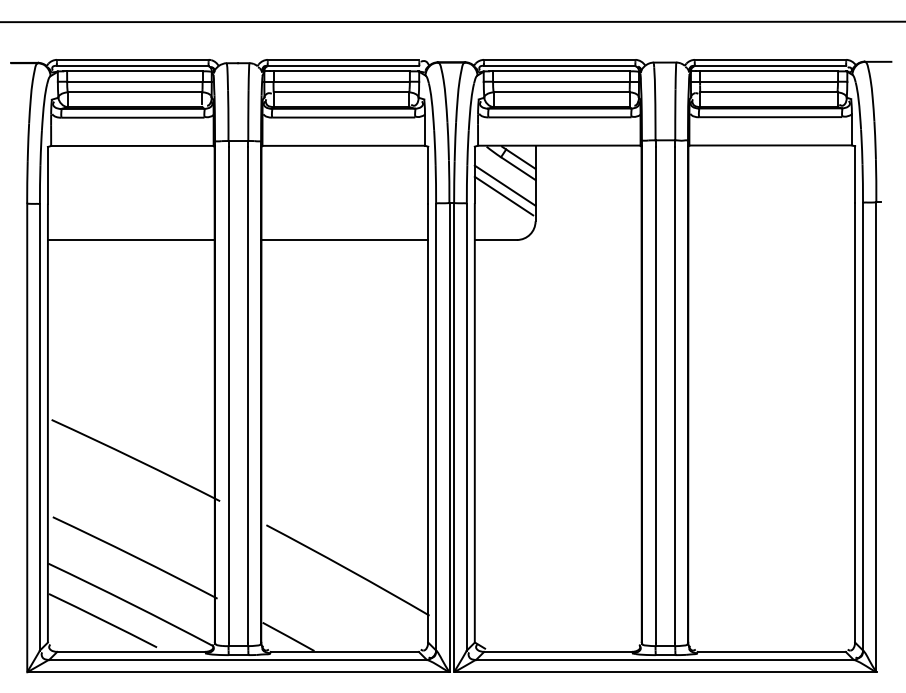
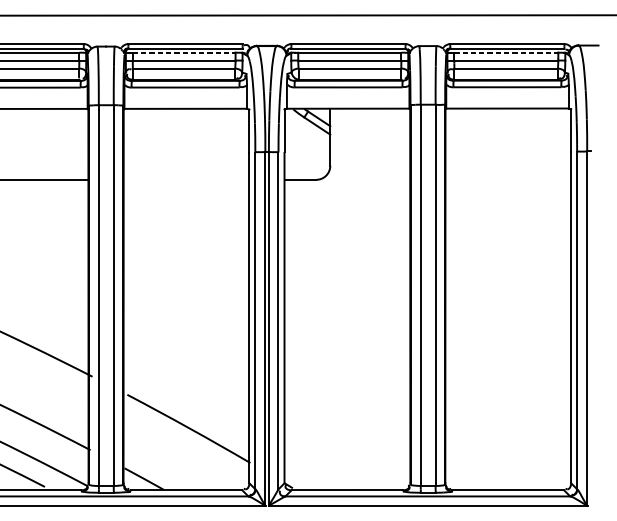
line: (342, 71) -> (184, 52), solid -> dashed
line: (769, 71) -> (506, 52), solid -> dashed
line: (504, 185) -> (306, 138), removed
line: (503, 195) -> (306, 146), removed
line: (344, 240) -> (186, 180), removed

